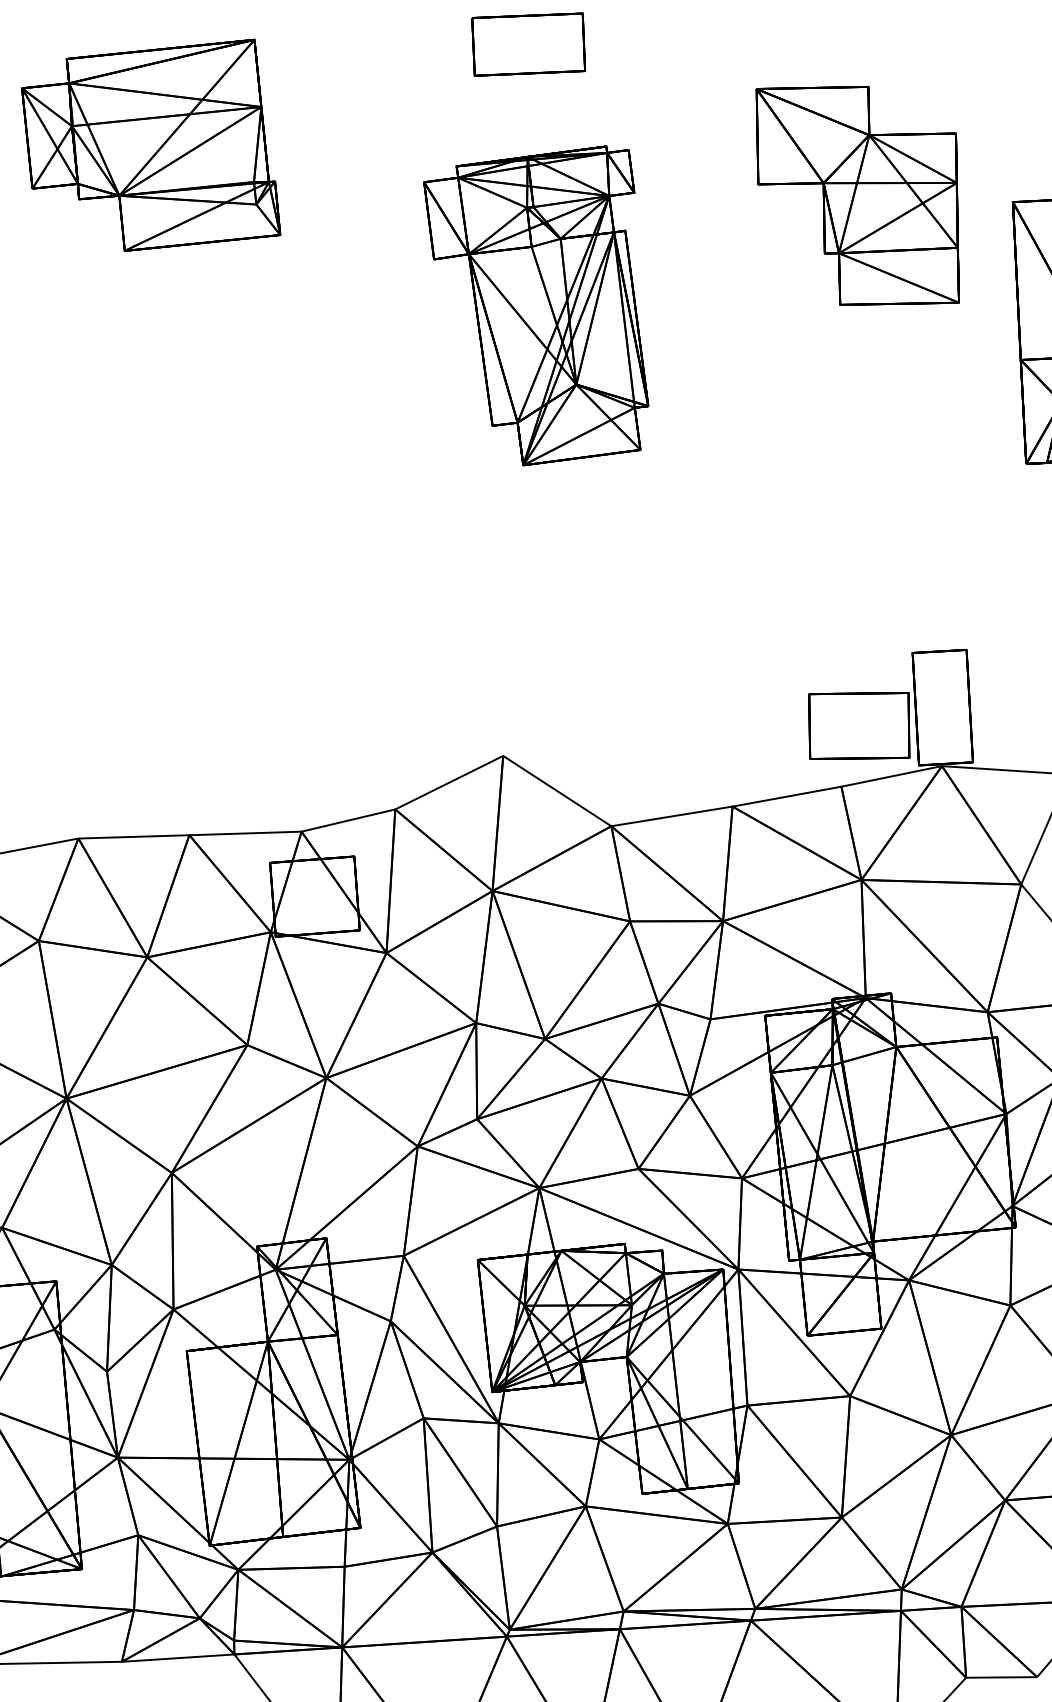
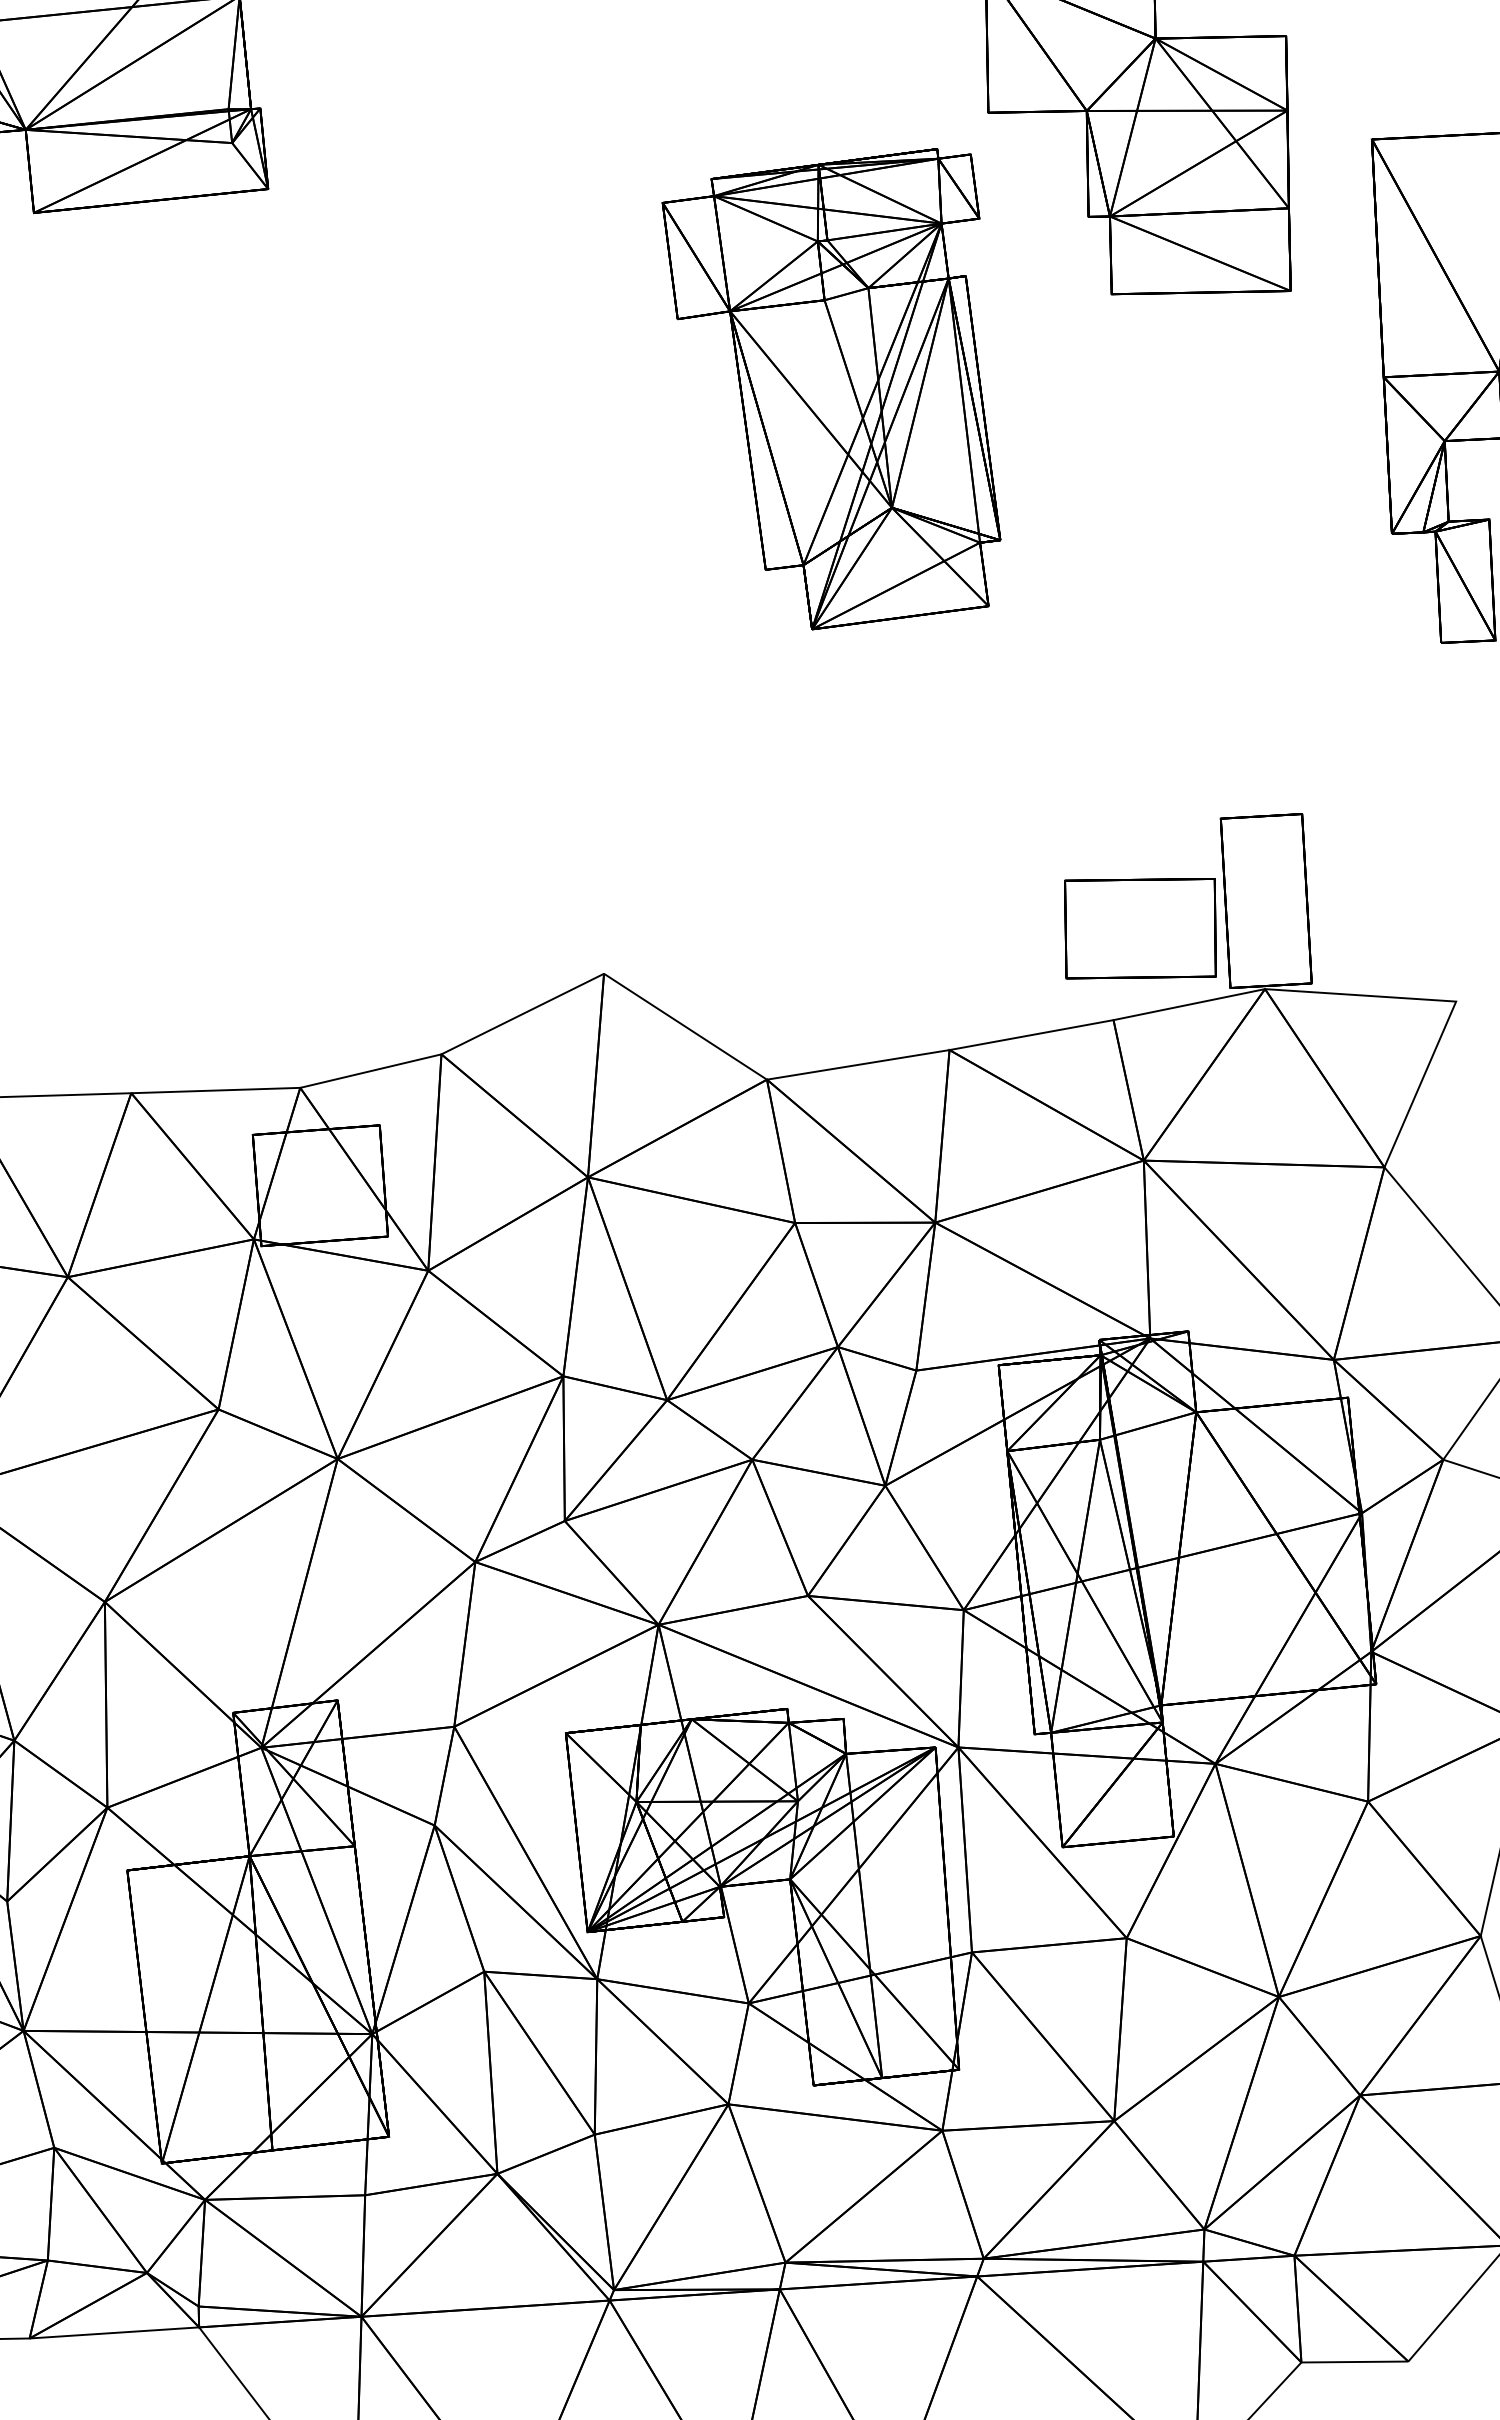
part: (535, 305) -> (830, 388), moved

